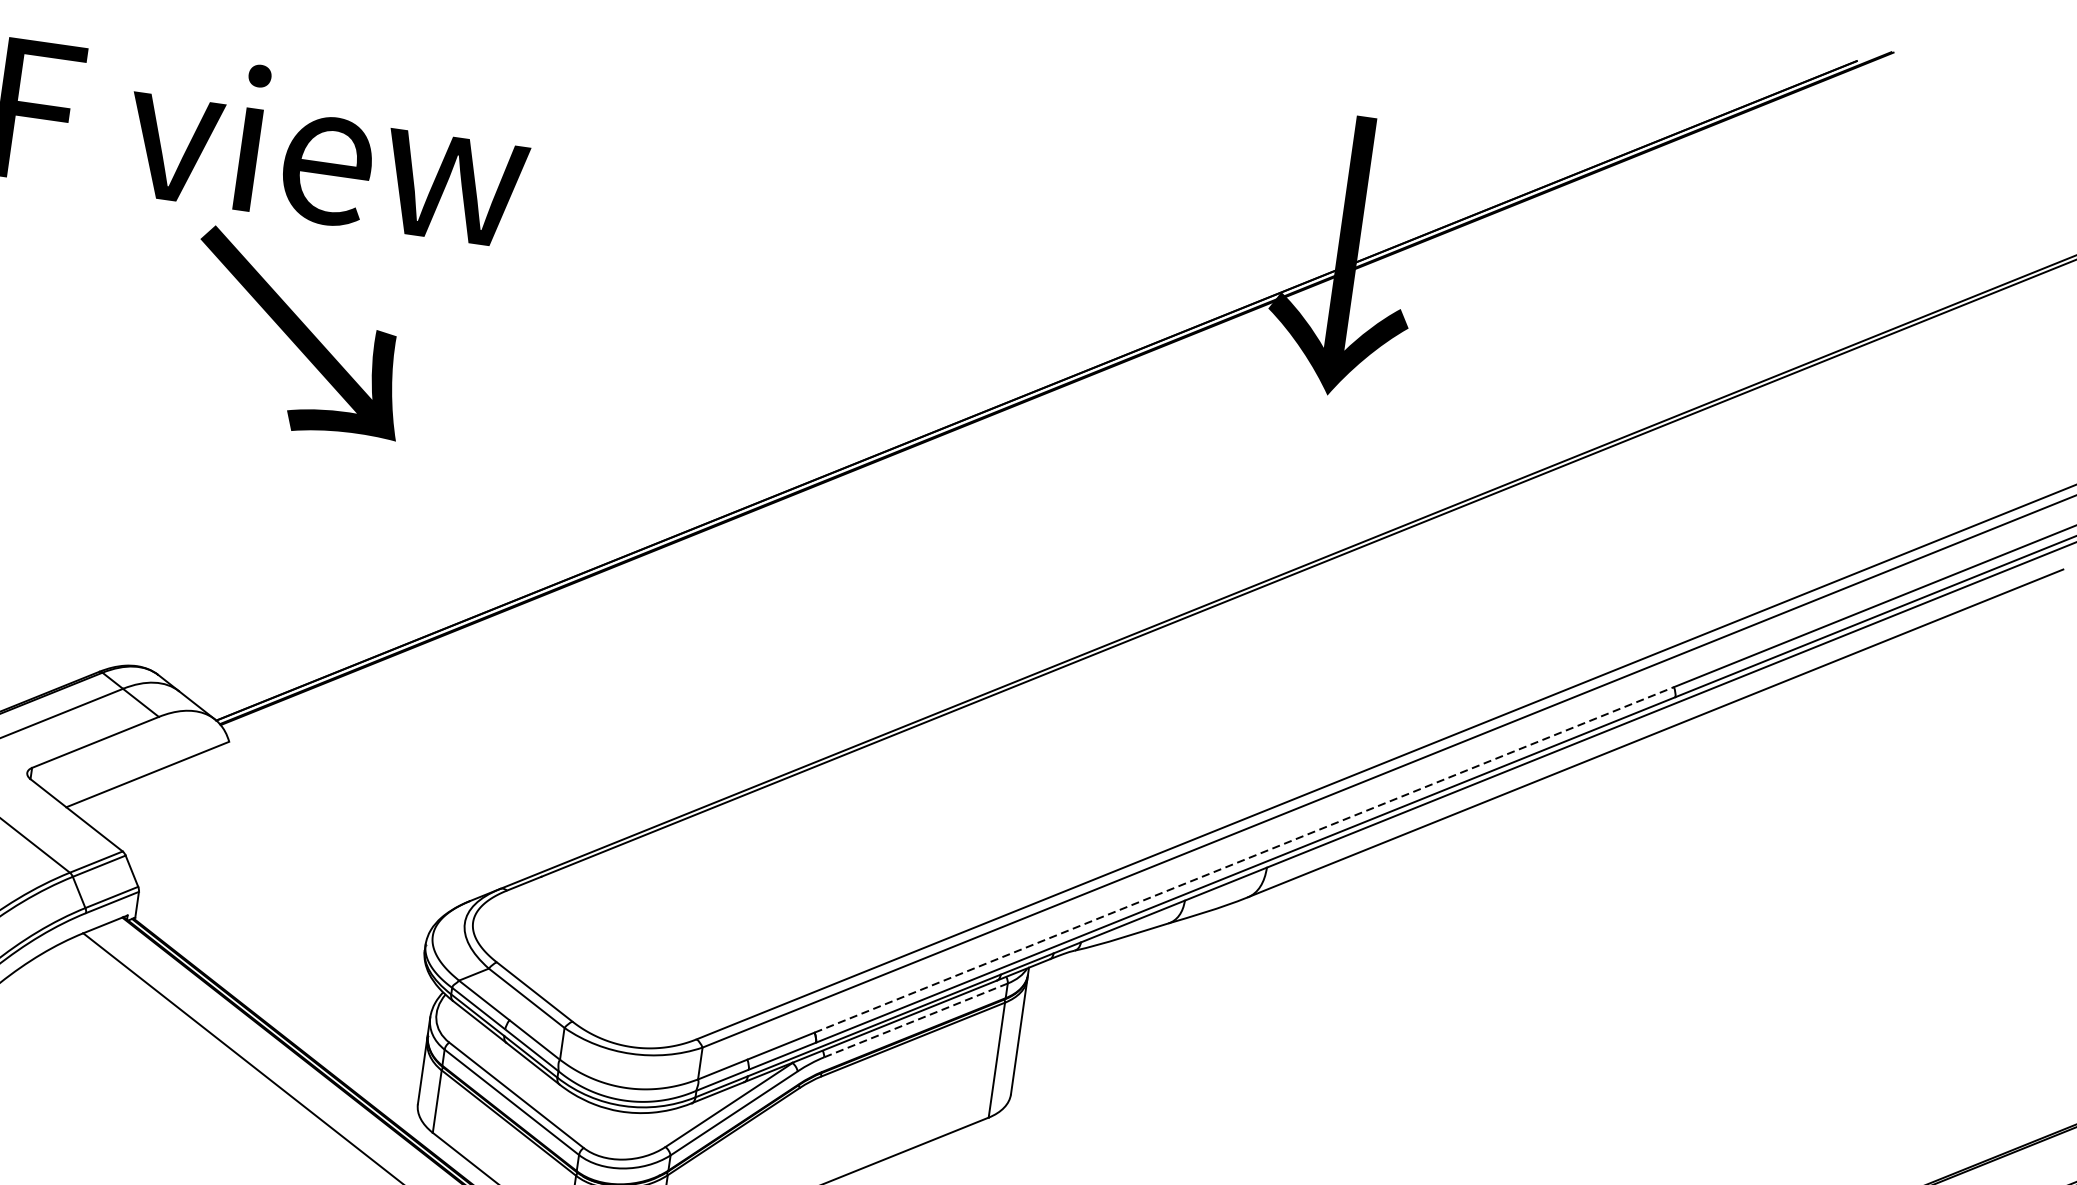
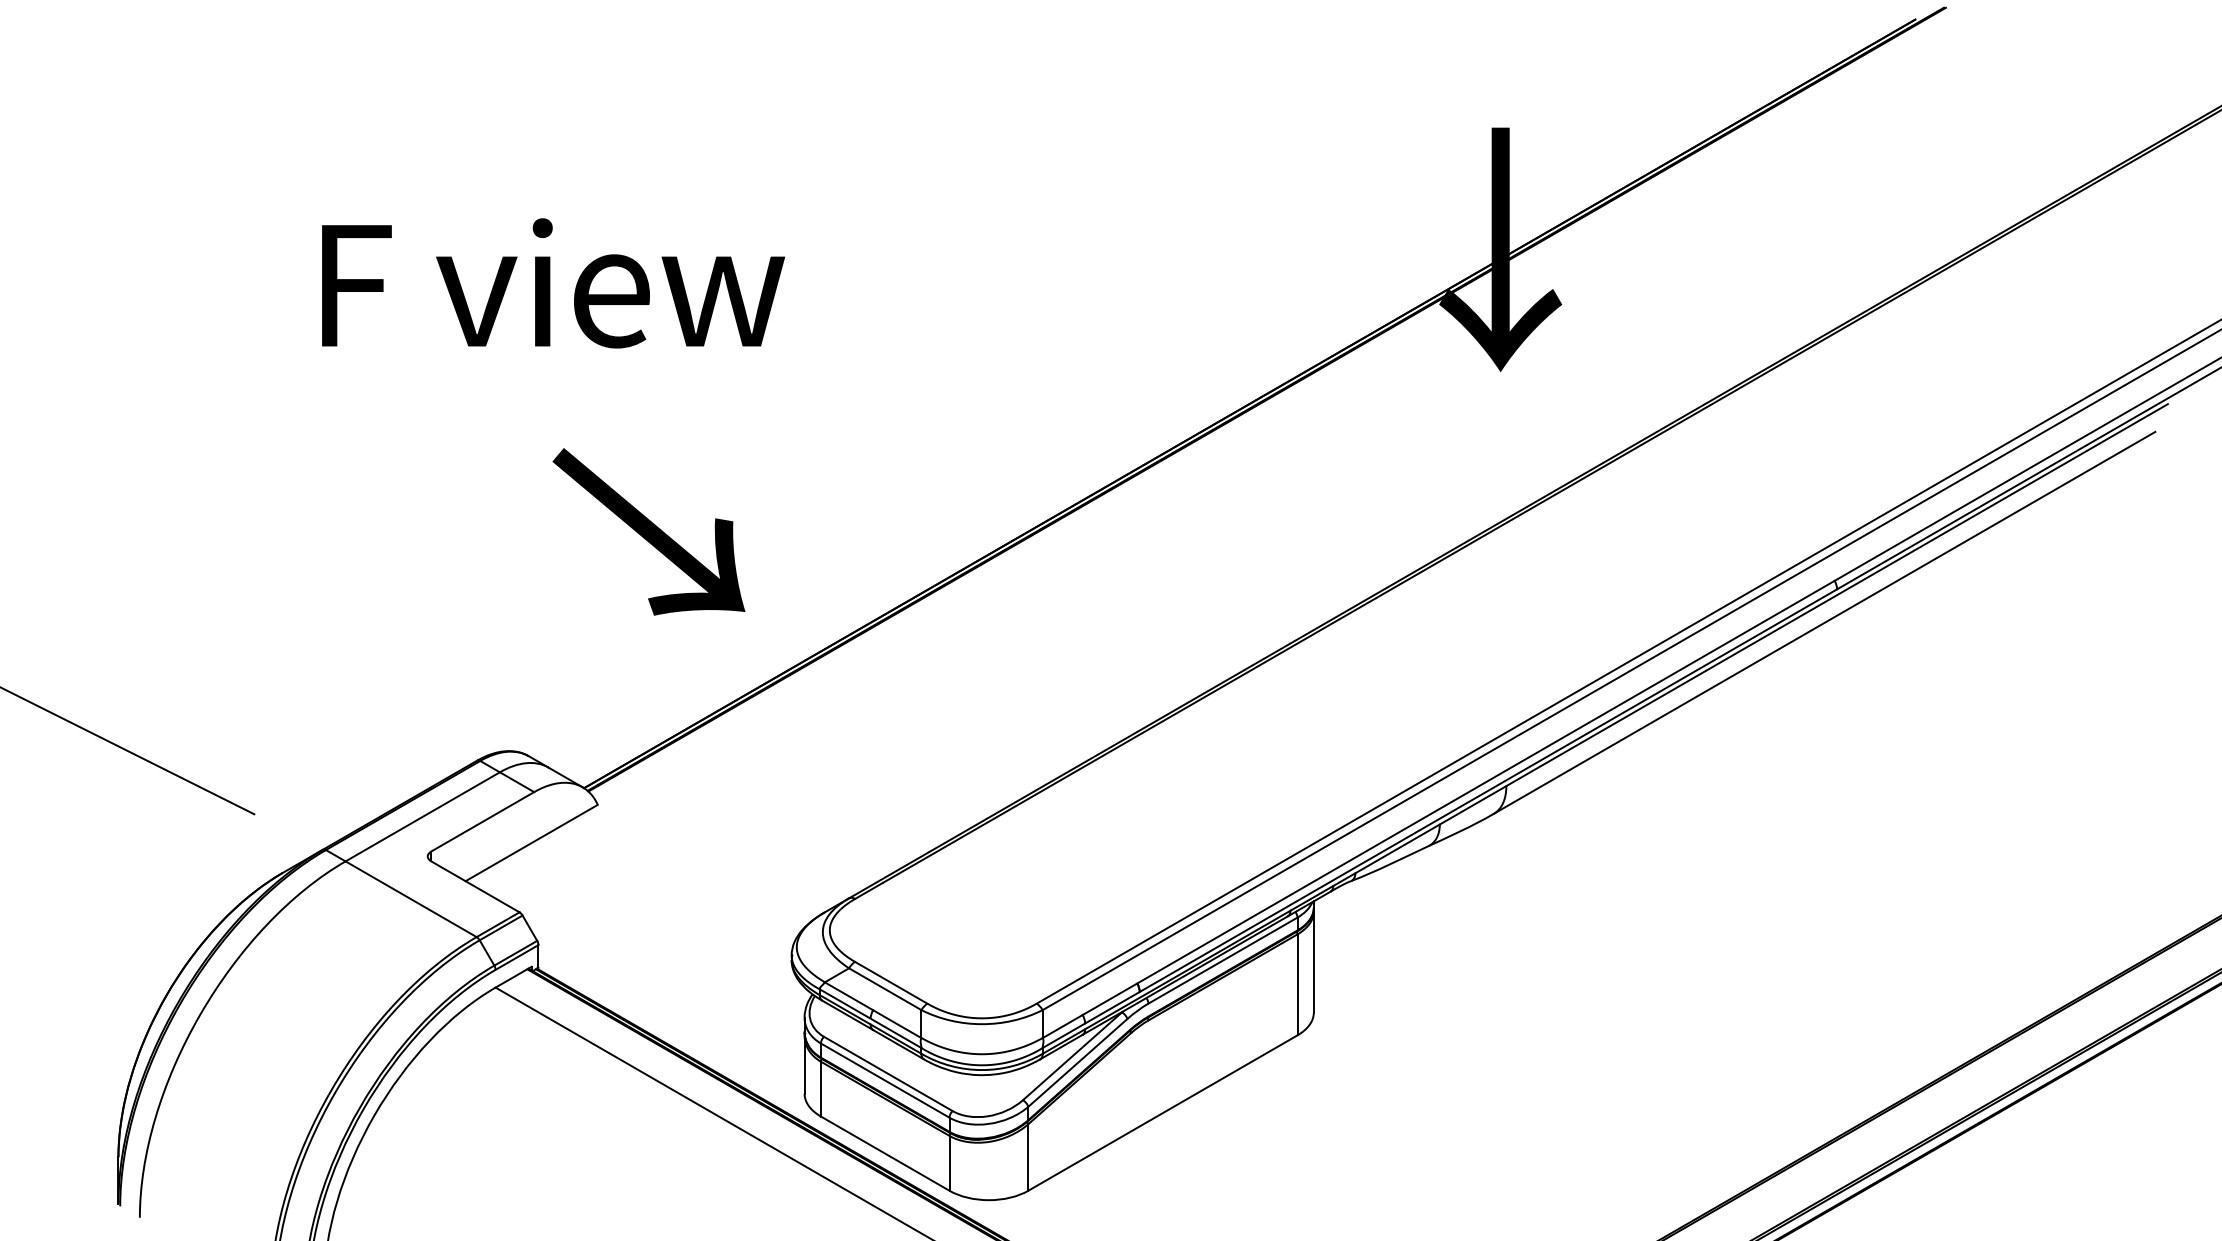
text: (298, 334) -> (648, 531), moved
line: (1243, 860) -> (1485, 782), dashed -> solid
line: (915, 1020) -> (1222, 960), dashed -> solid

